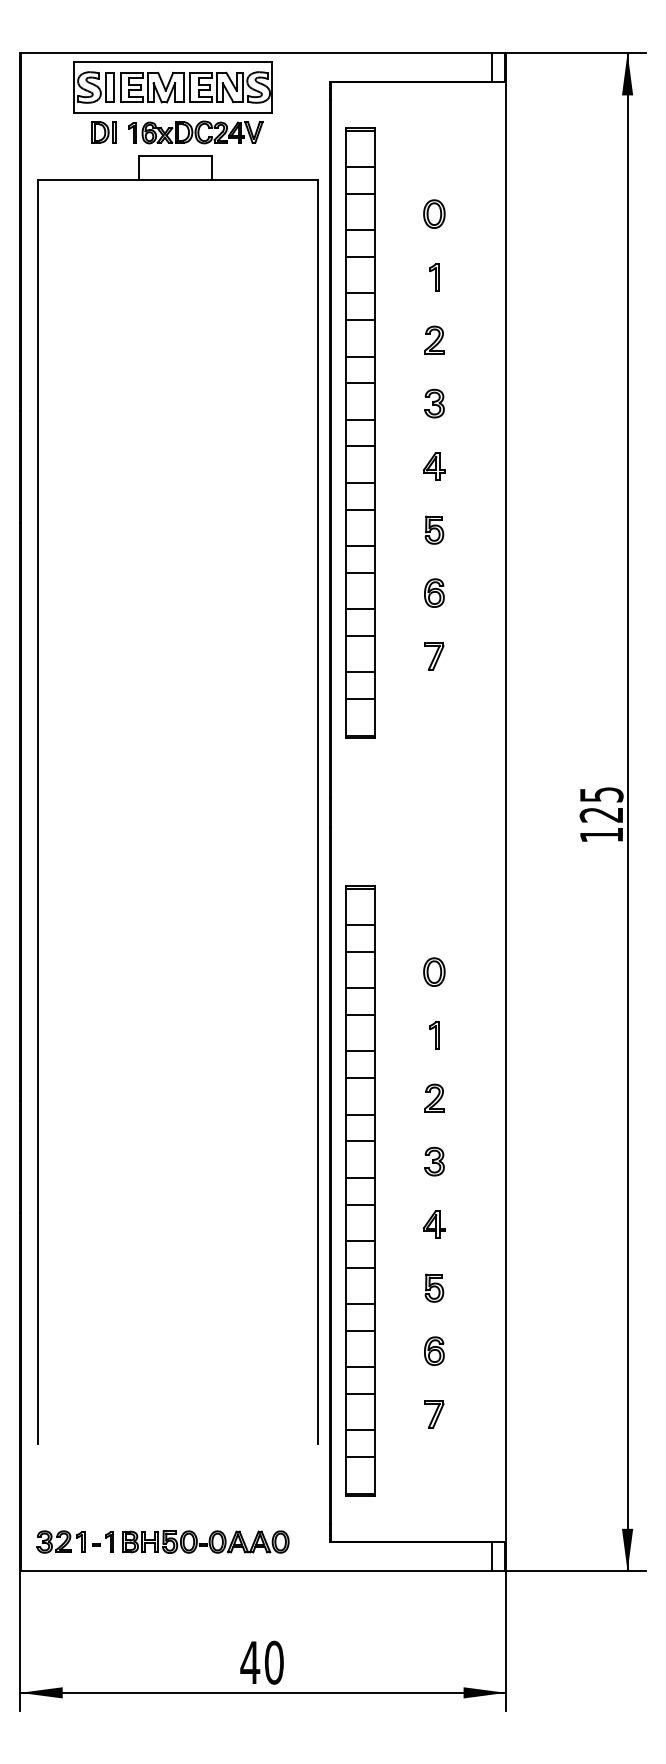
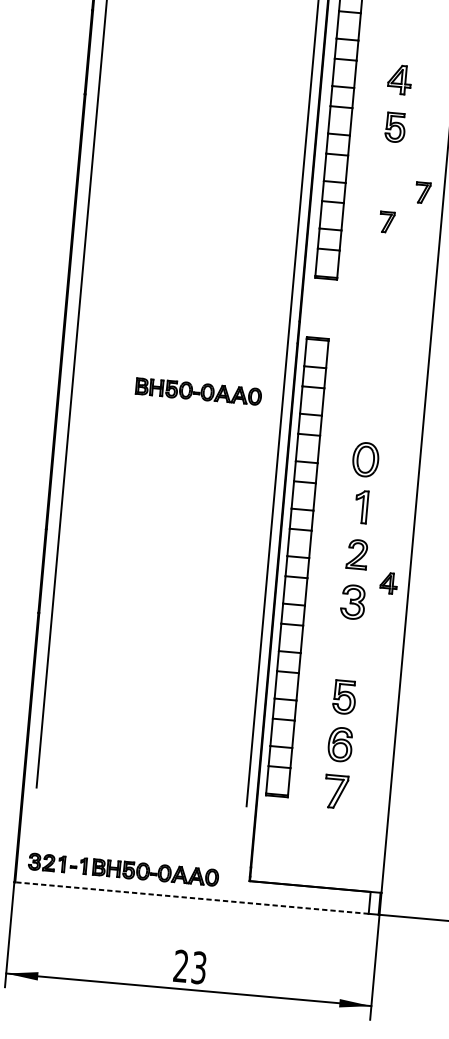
part: (434, 403) -> (404, 32), removed
part: (433, 466) -> (399, 79), size x1.4
part: (434, 529) -> (395, 127), size x1.4
part: (434, 592) -> (391, 174), removed
part: (478, 613) -> (423, 193), added
part: (205, 901) -> (198, 391), added
part: (434, 971) -> (365, 459), size x1.6
part: (434, 1035) -> (361, 507), size x1.6
part: (434, 1097) -> (357, 553), size x1.4
part: (434, 1161) -> (353, 601), size x1.6
part: (360, 1190) -> (297, 566), moved
part: (433, 1224) -> (388, 583), moved
part: (434, 1287) -> (344, 696), size x1.6
part: (434, 1350) -> (340, 744), size x1.6
part: (434, 1414) -> (336, 792), size x1.6
line: (256, 1571) -> (191, 898), solid -> dashed
text: (261, 1662) -> (189, 966), 40 -> 23

